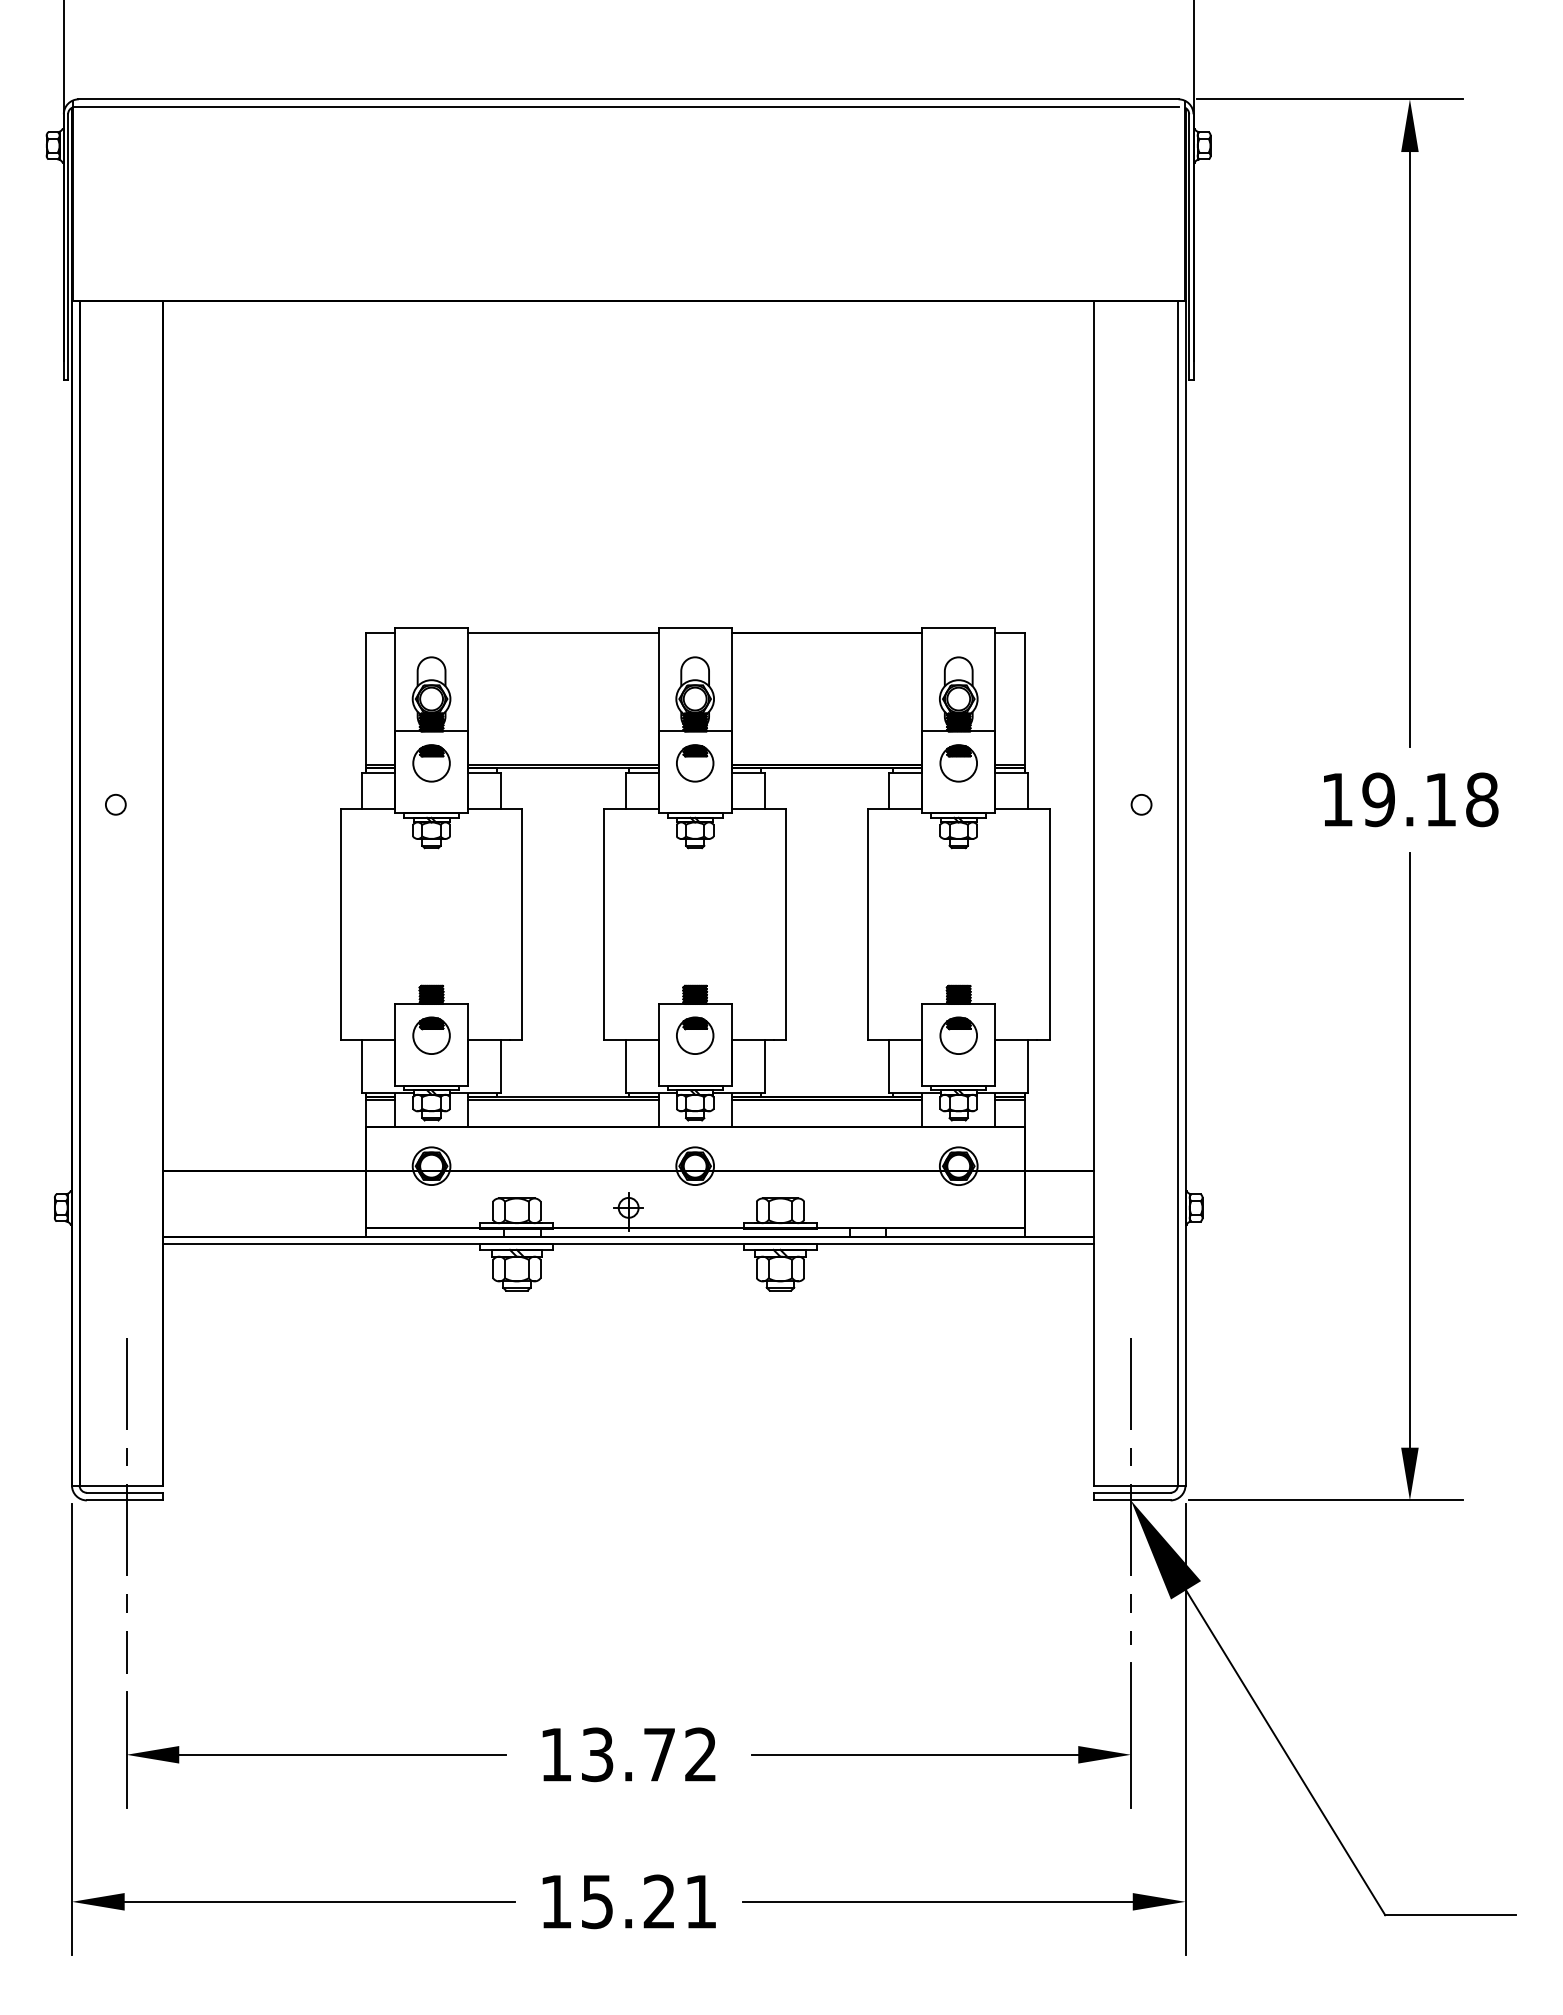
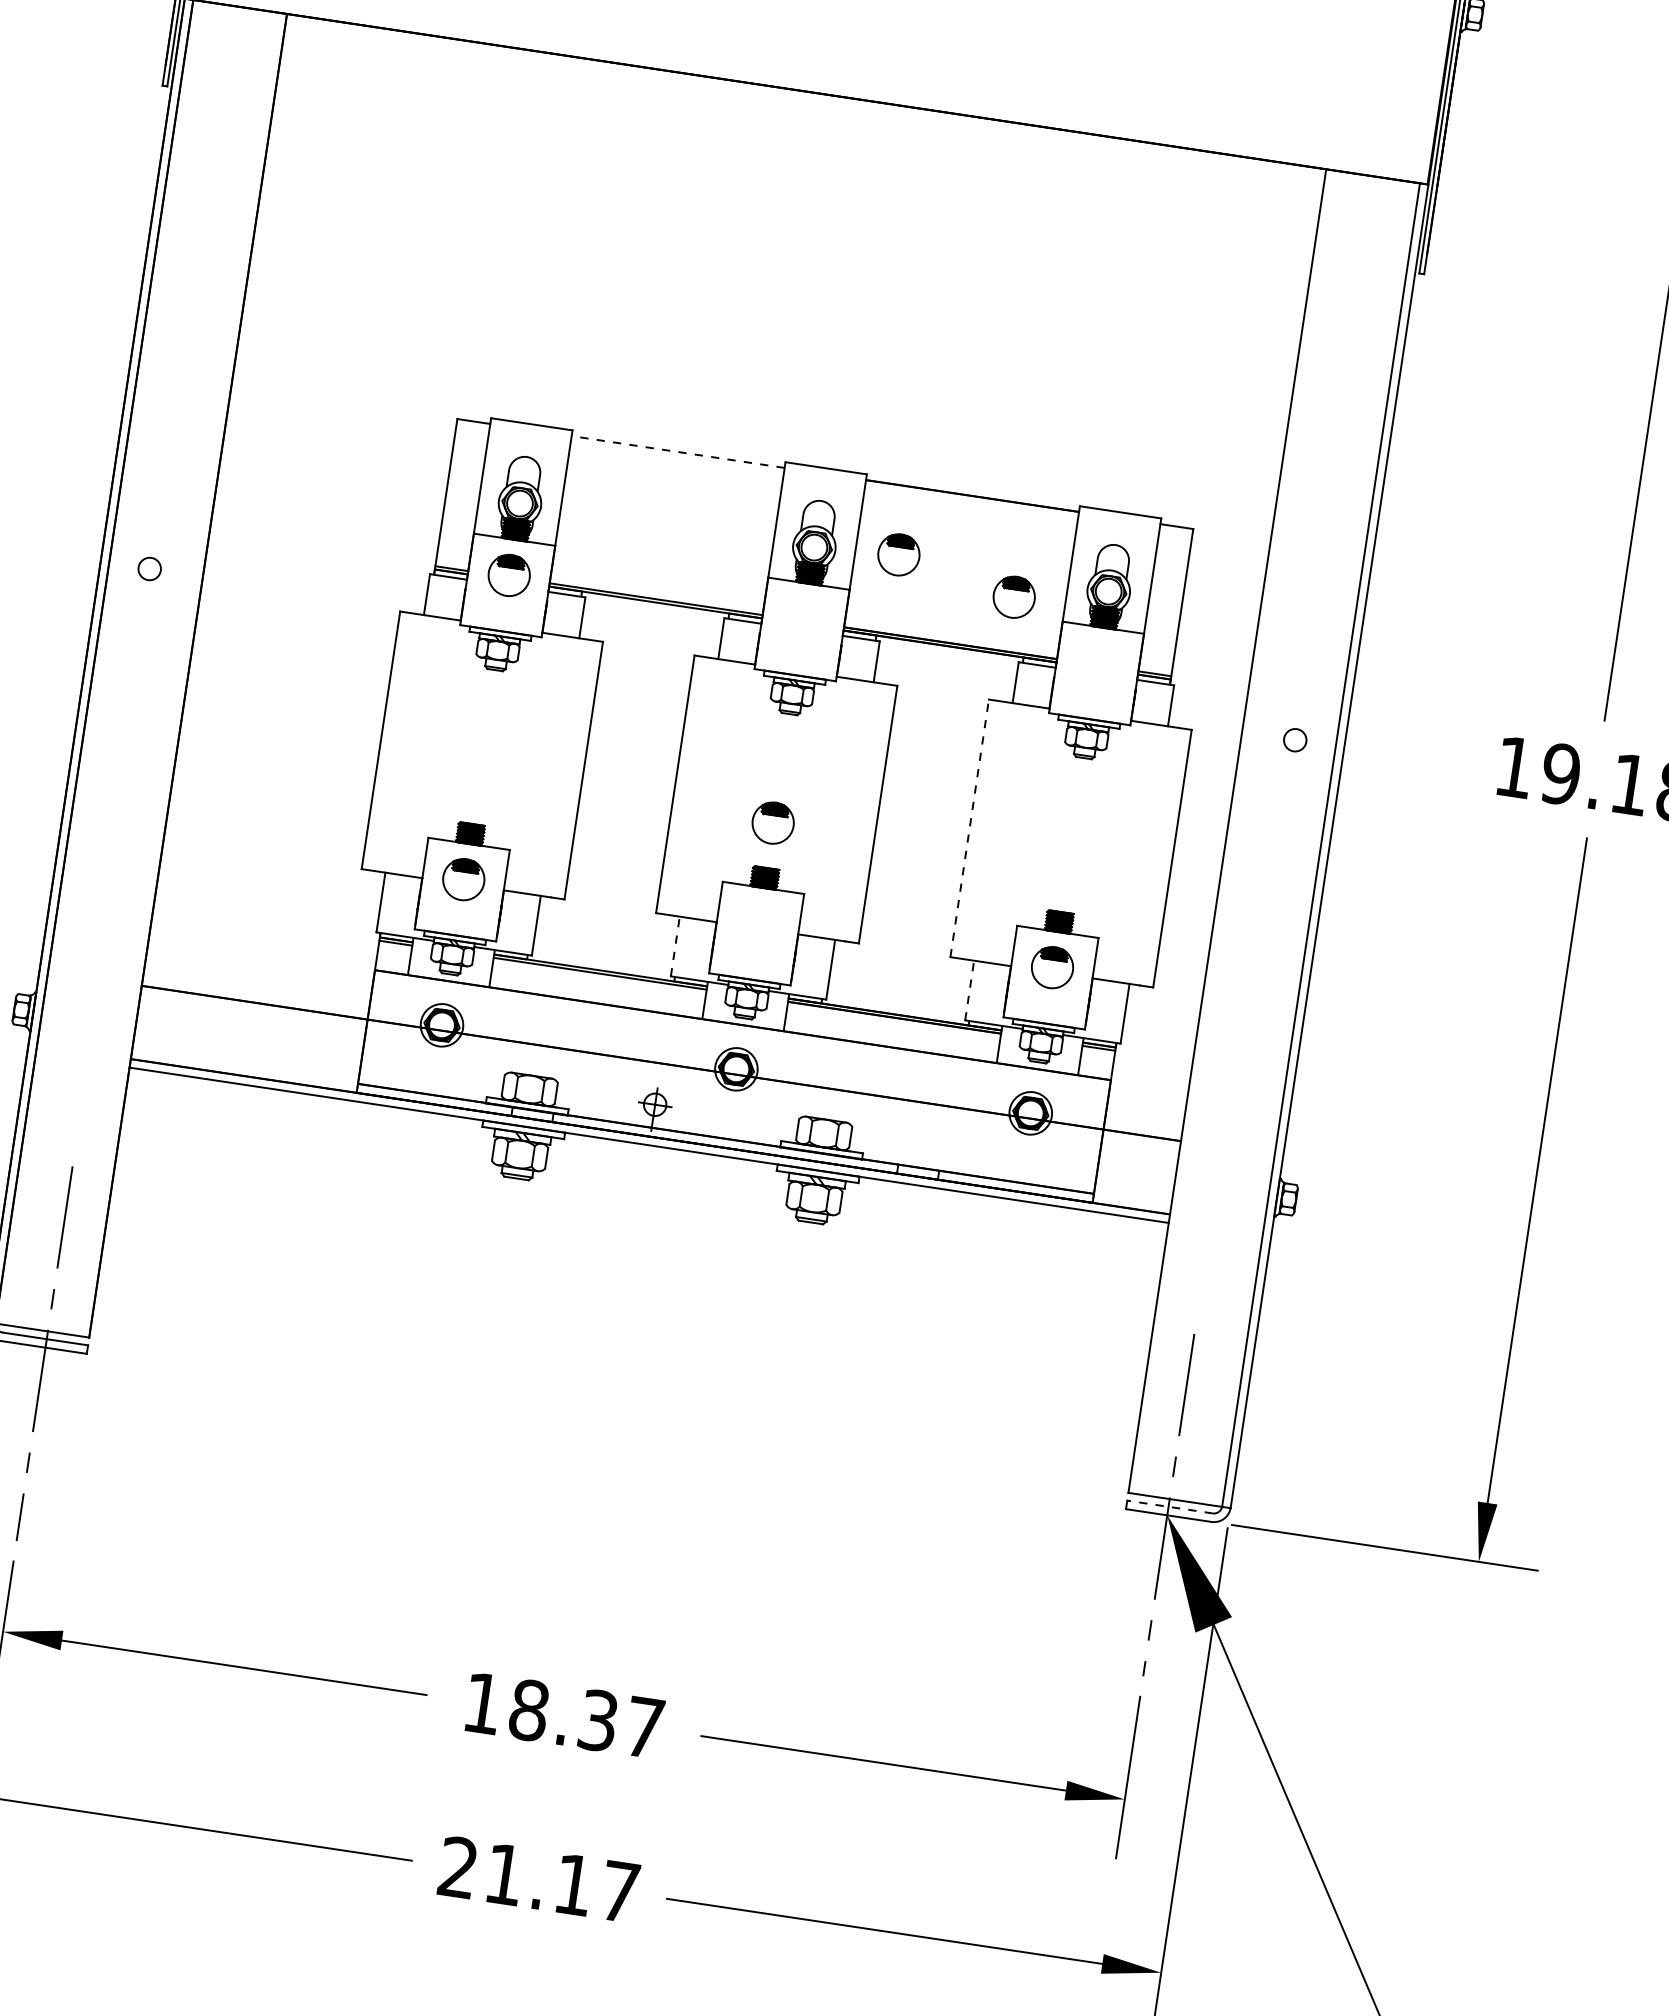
line: (562, 633) -> (677, 452), solid -> dashed
part: (695, 763) -> (899, 555), moved
part: (958, 763) -> (1013, 597), moved
line: (867, 924) -> (969, 828), solid -> dashed
part: (695, 1035) -> (773, 822), moved
line: (625, 1066) -> (675, 946), solid -> dashed
line: (889, 1066) -> (970, 990), solid -> dashed
line: (1131, 1492) -> (1169, 1506), solid -> dashed
text: (648, 1754) -> (586, 1718), 13.72 -> 18.37
text: (628, 1901) -> (539, 1879), 15.21 -> 21.17

